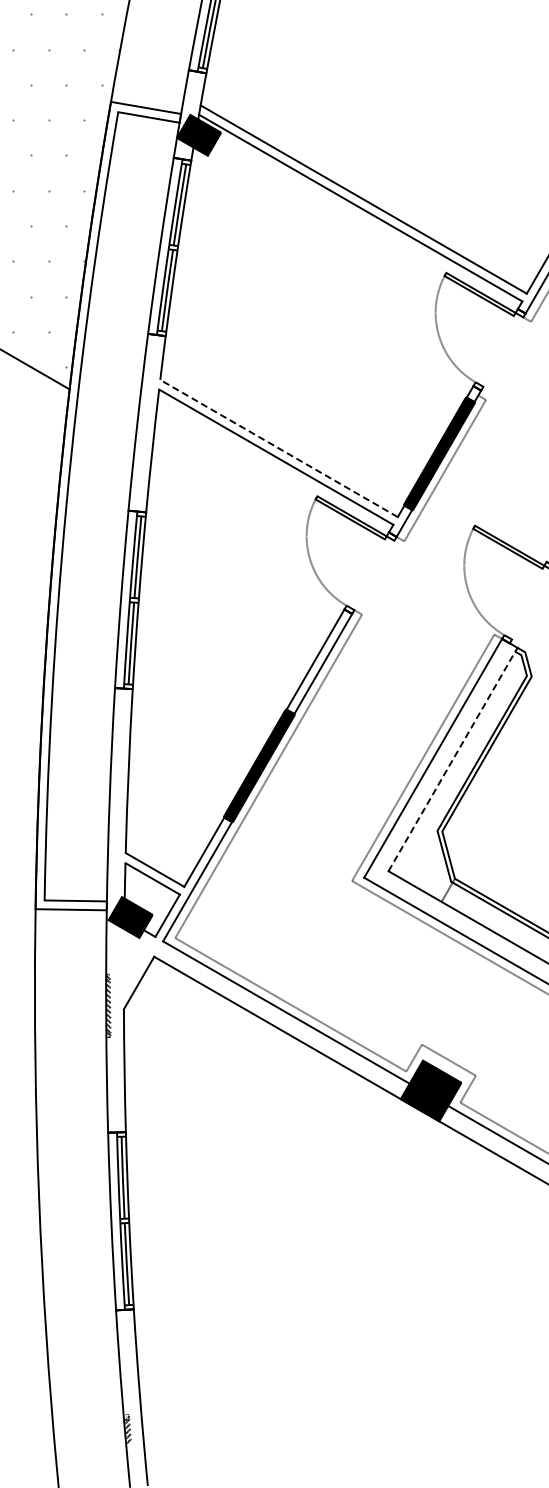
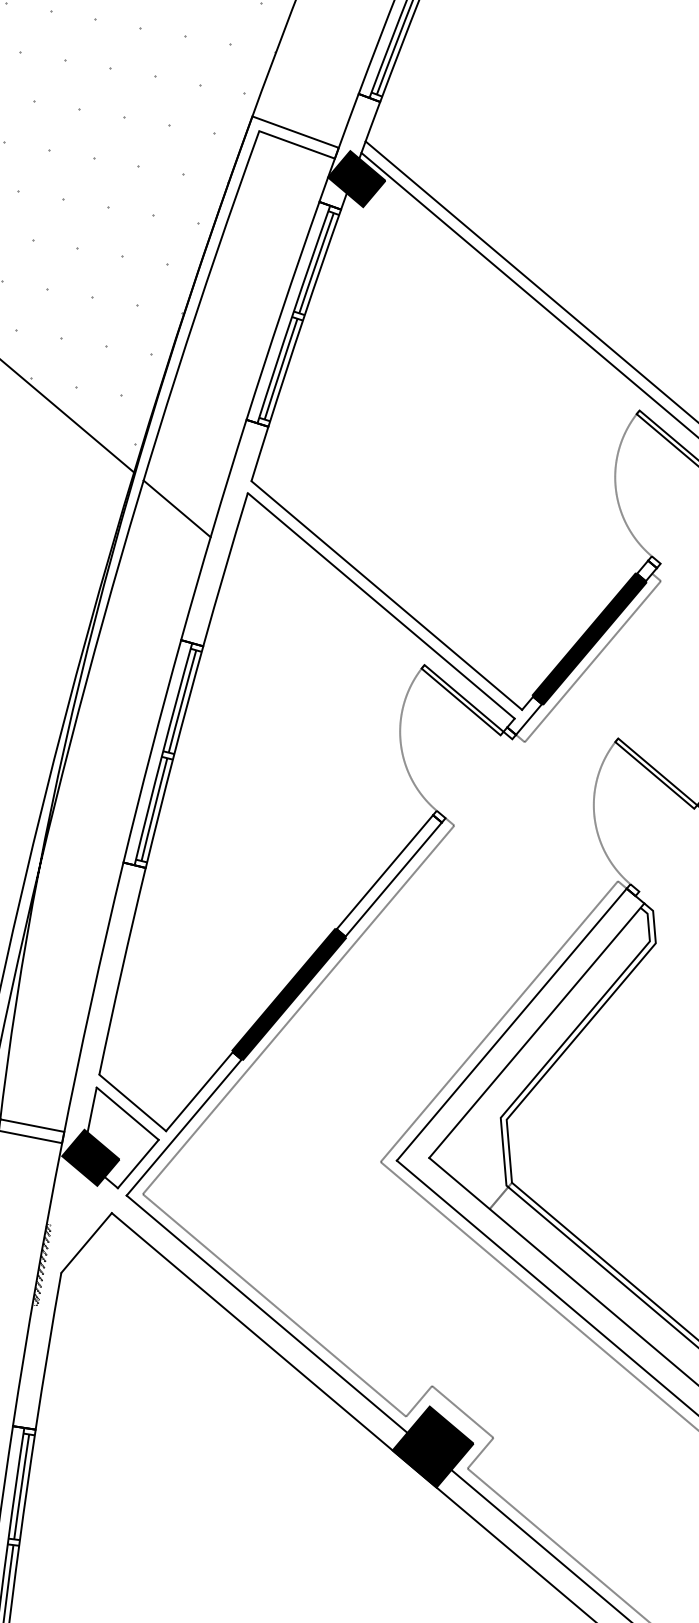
line: (107, 411) -> (177, 509), added
line: (278, 448) -> (386, 595), dashed -> solid
line: (453, 759) -> (537, 1030), dashed -> solid

